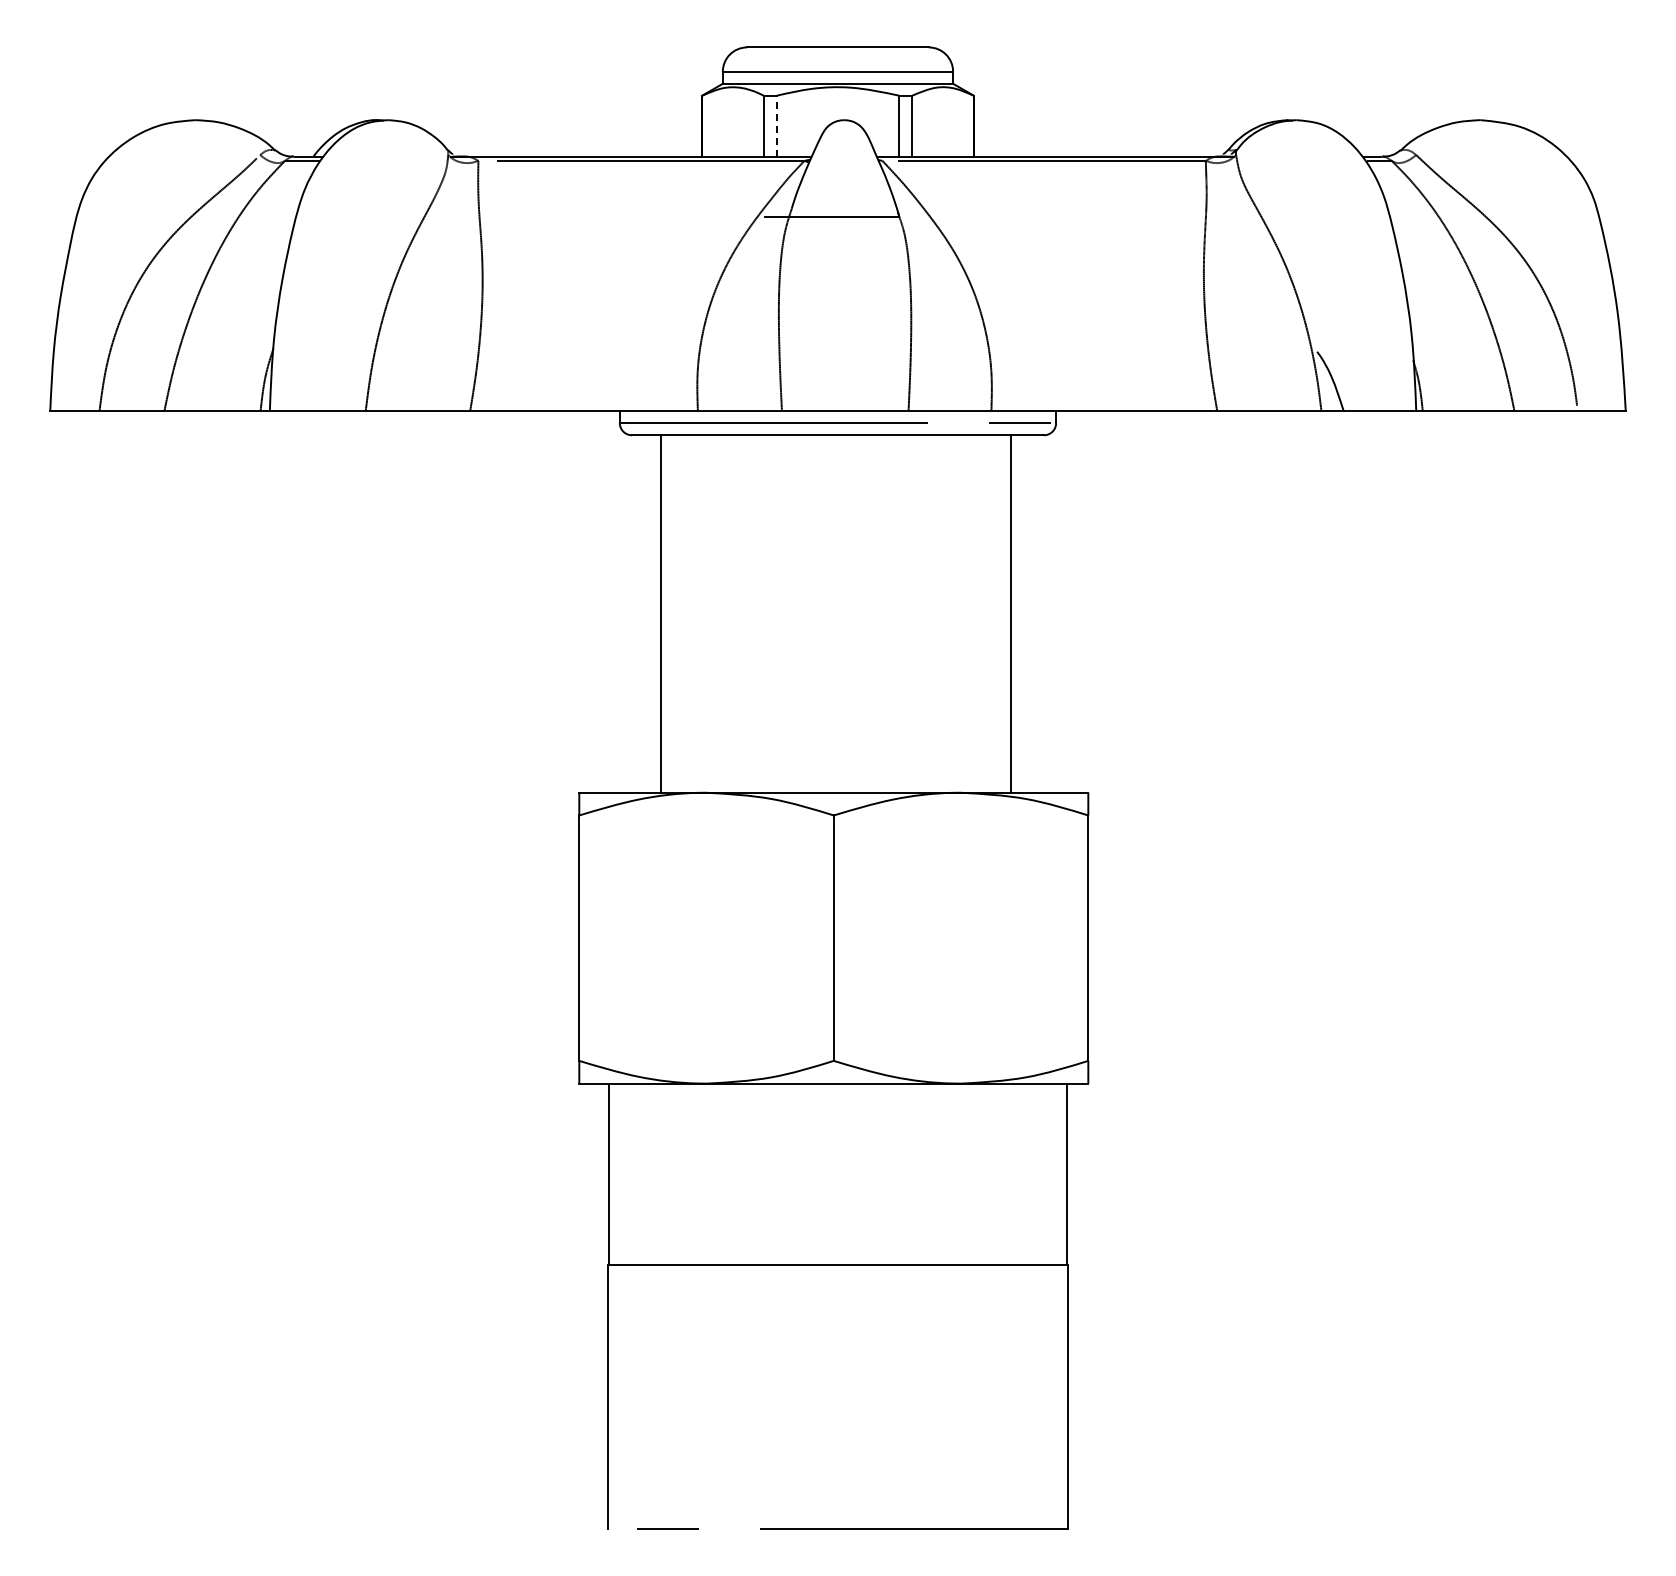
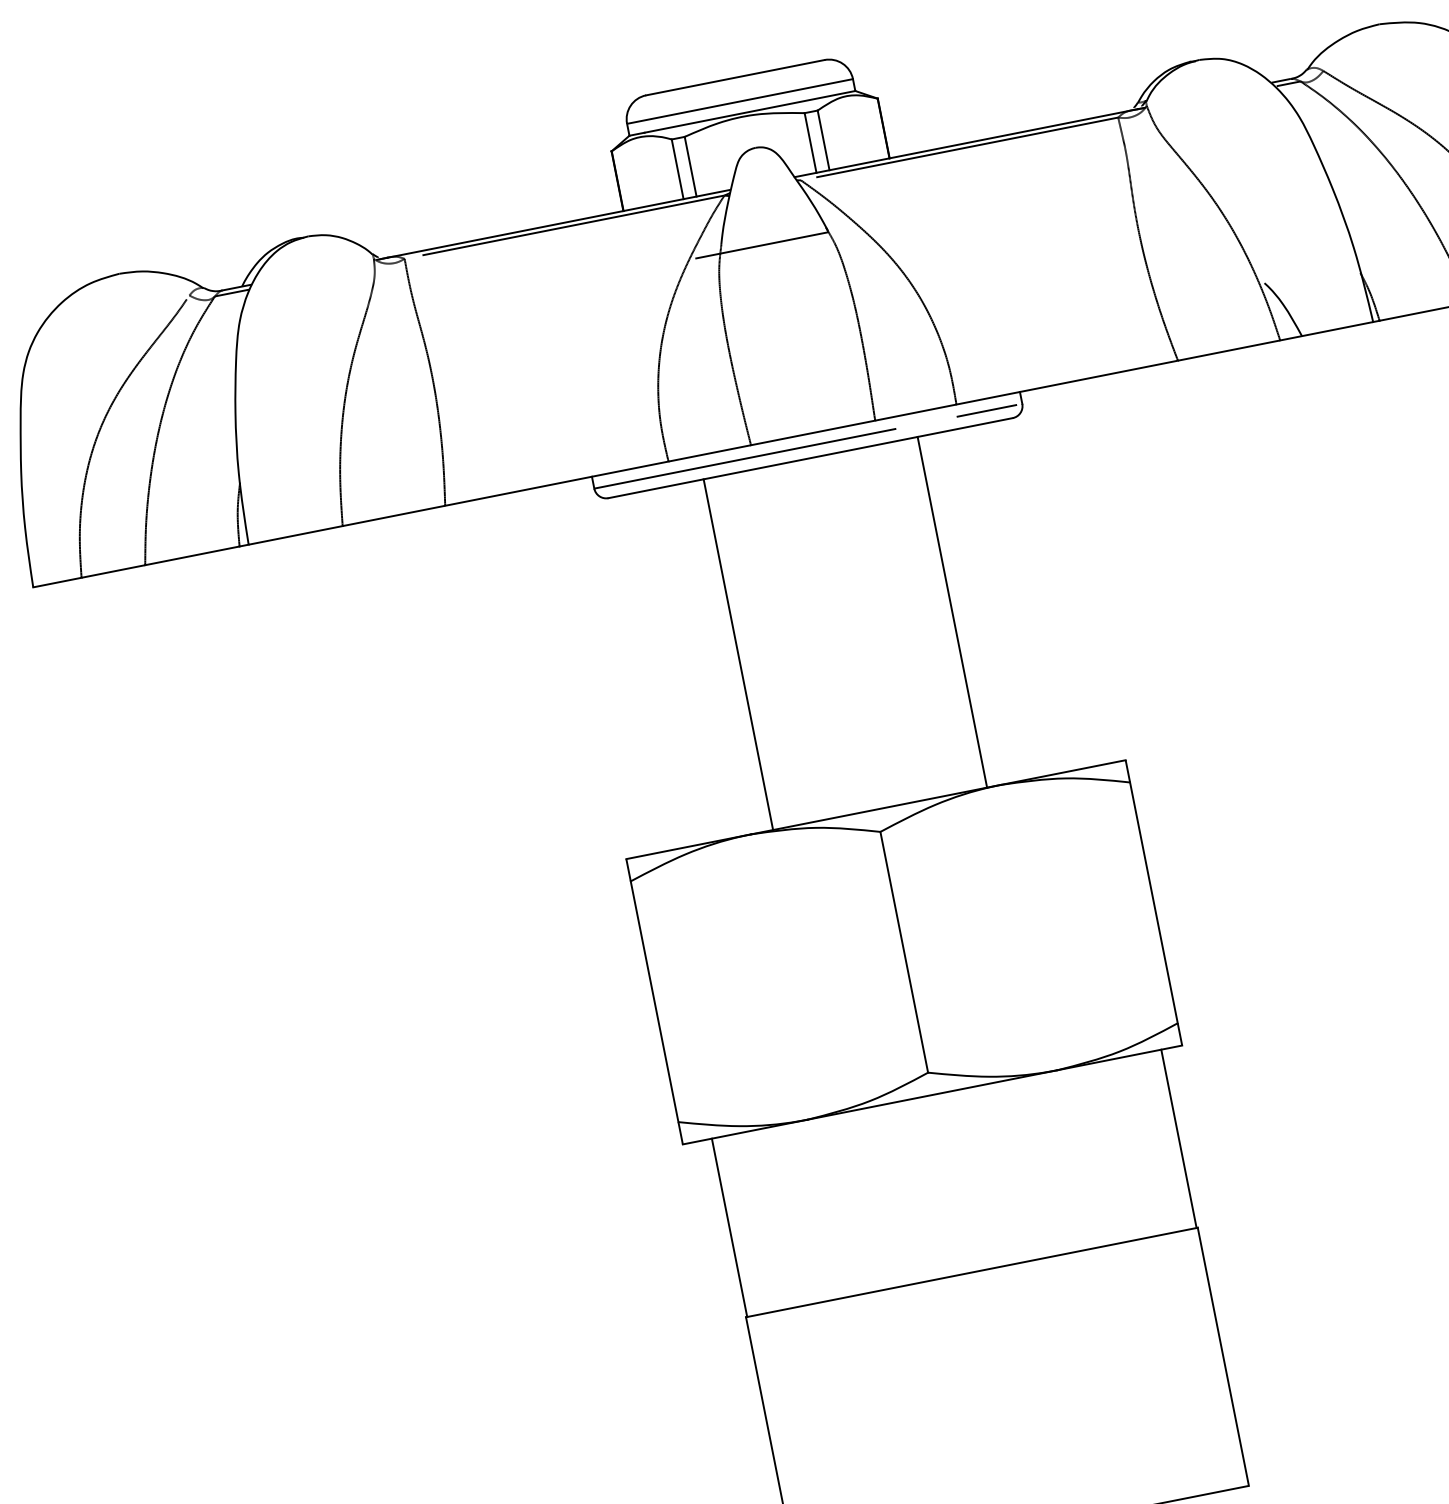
line: (776, 125) -> (690, 166), dashed -> solid
line: (660, 613) -> (737, 654), moved
line: (1011, 613) -> (952, 611), moved

